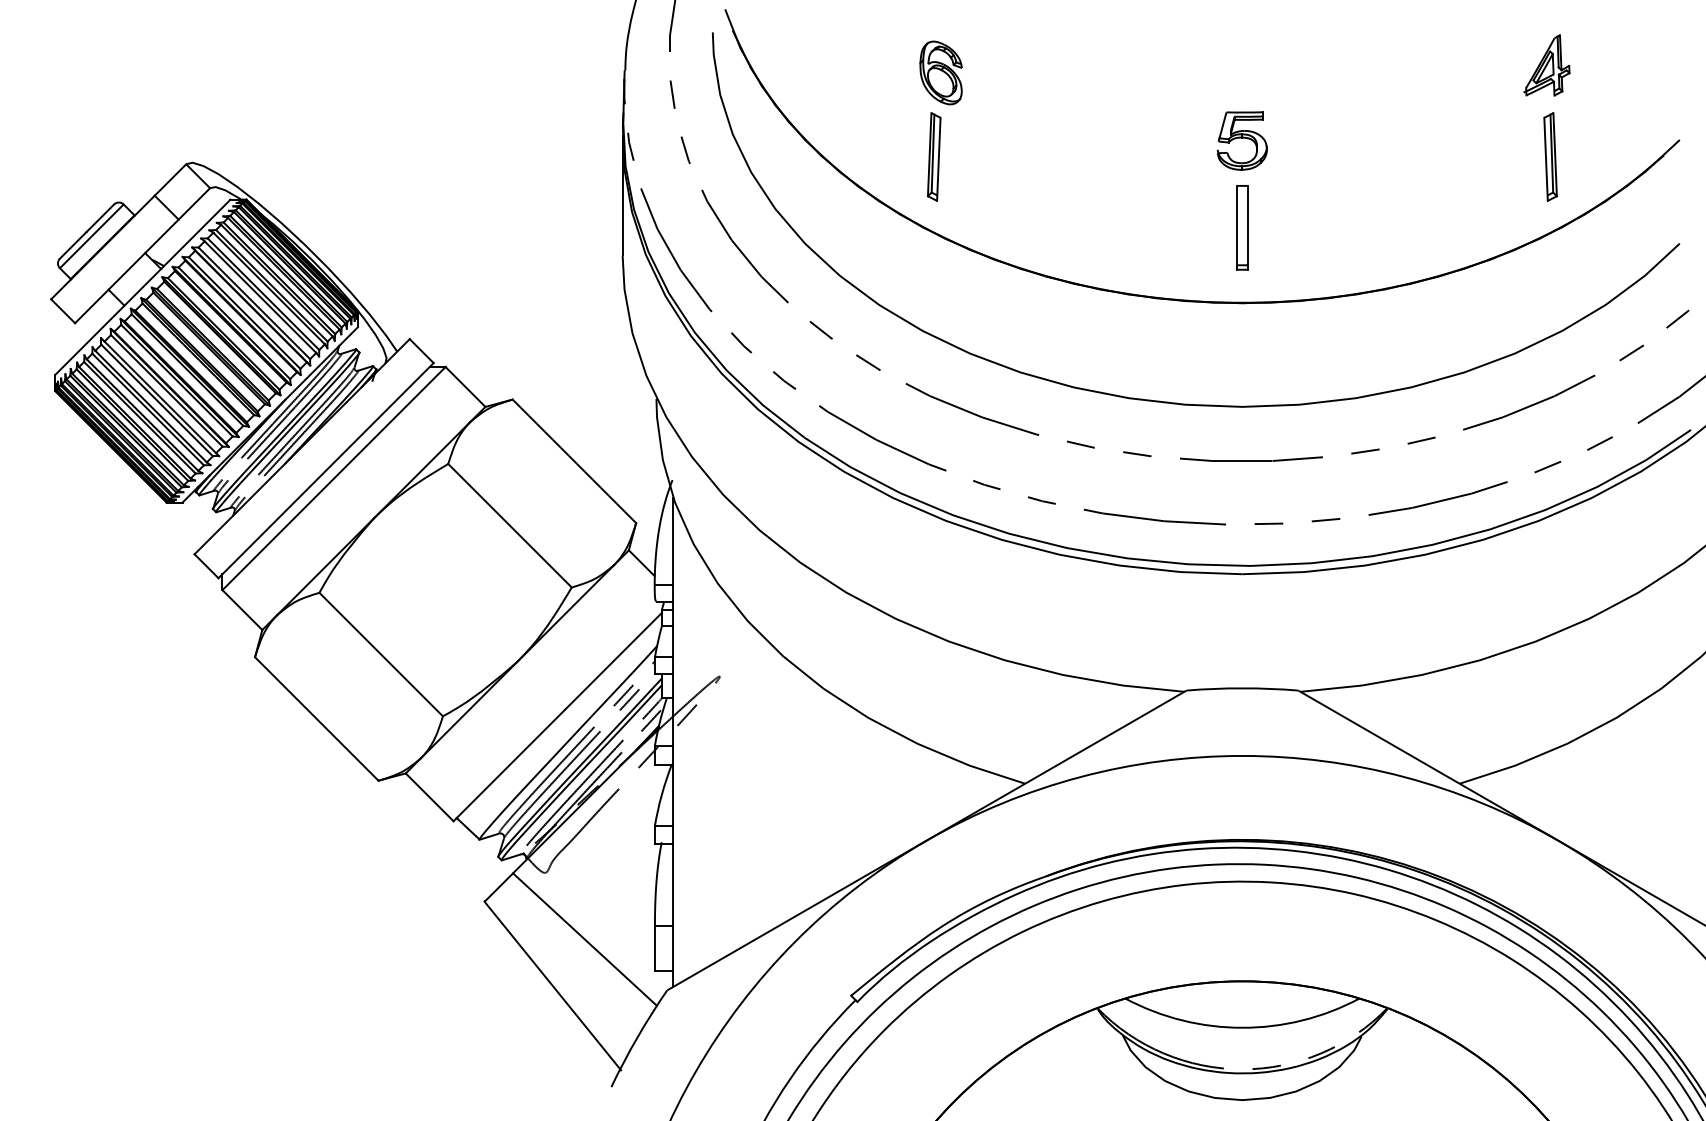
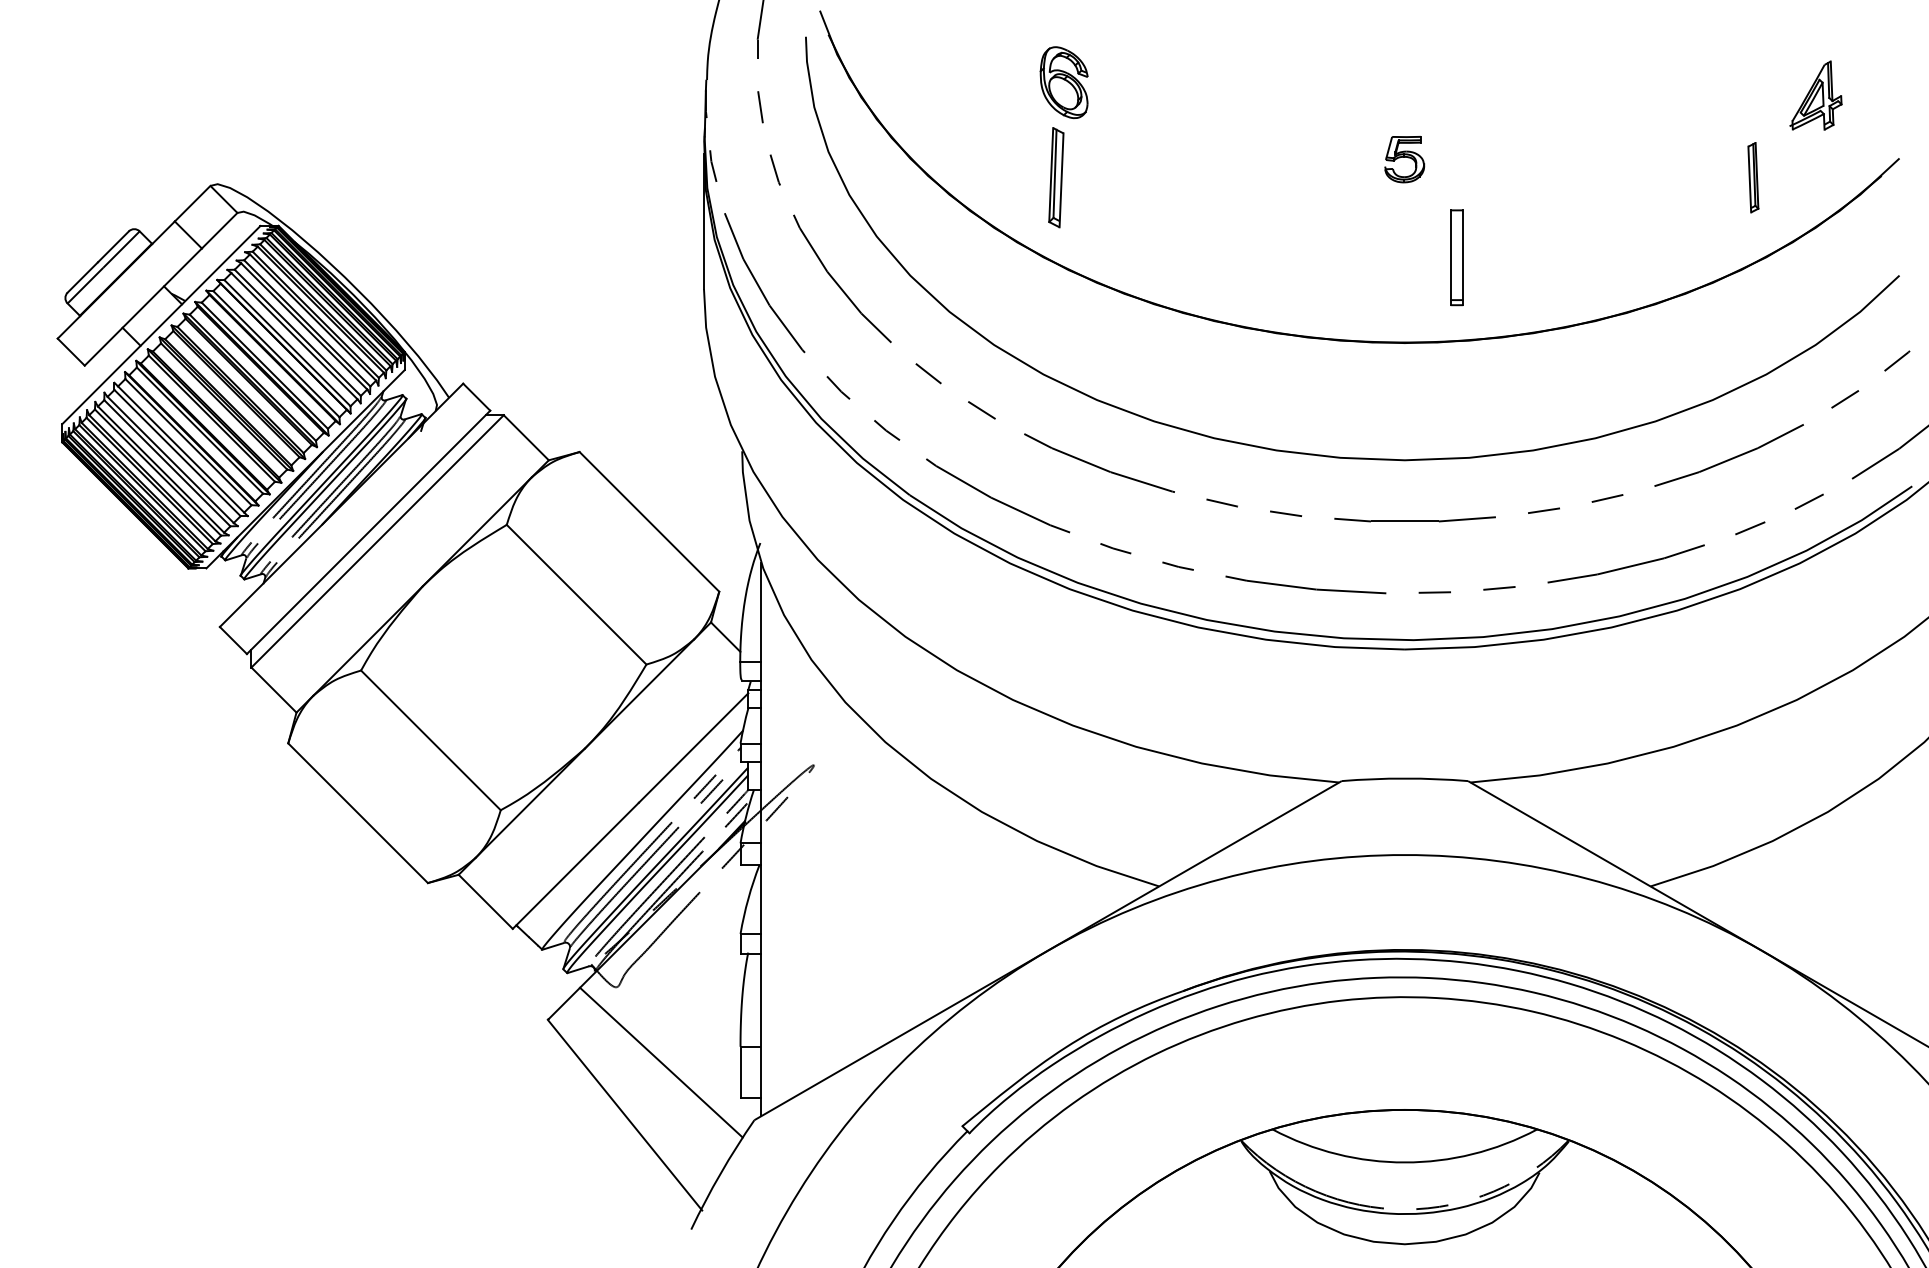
part: (1546, 65) -> (1815, 95), moved
part: (1241, 140) -> (1403, 159), size x0.7
part: (1550, 156) -> (1753, 177), size x0.7
part: (1242, 227) -> (1457, 257), moved

